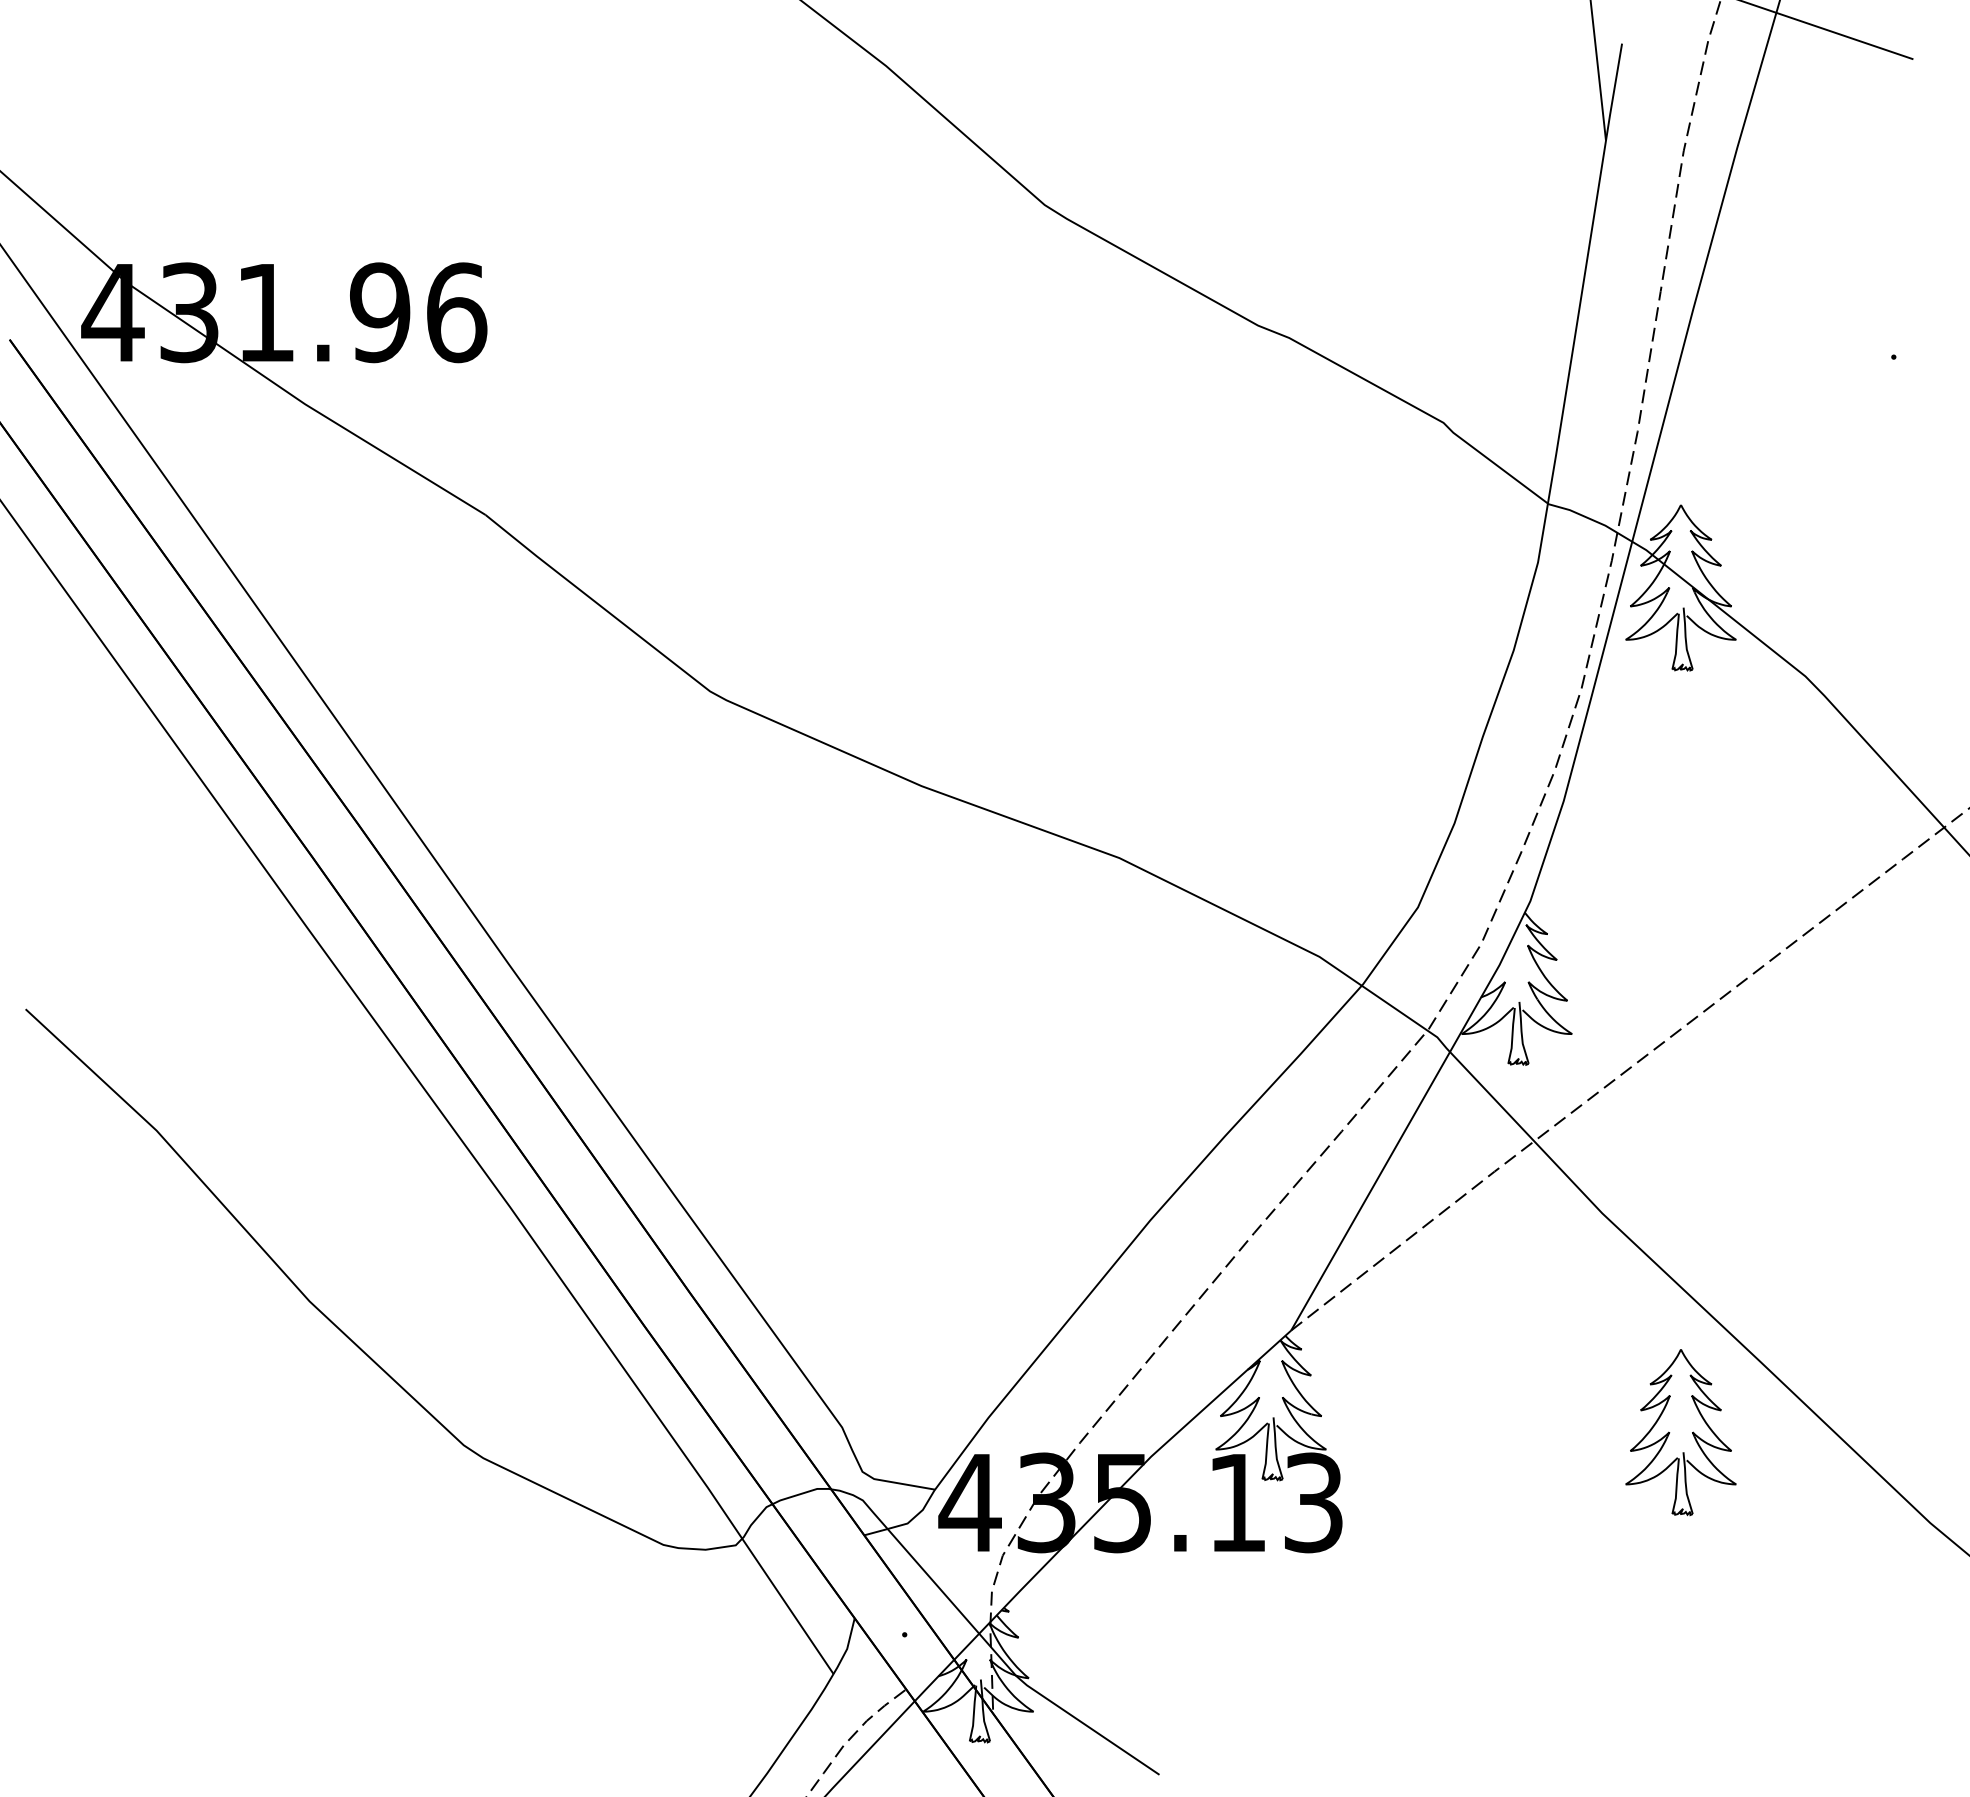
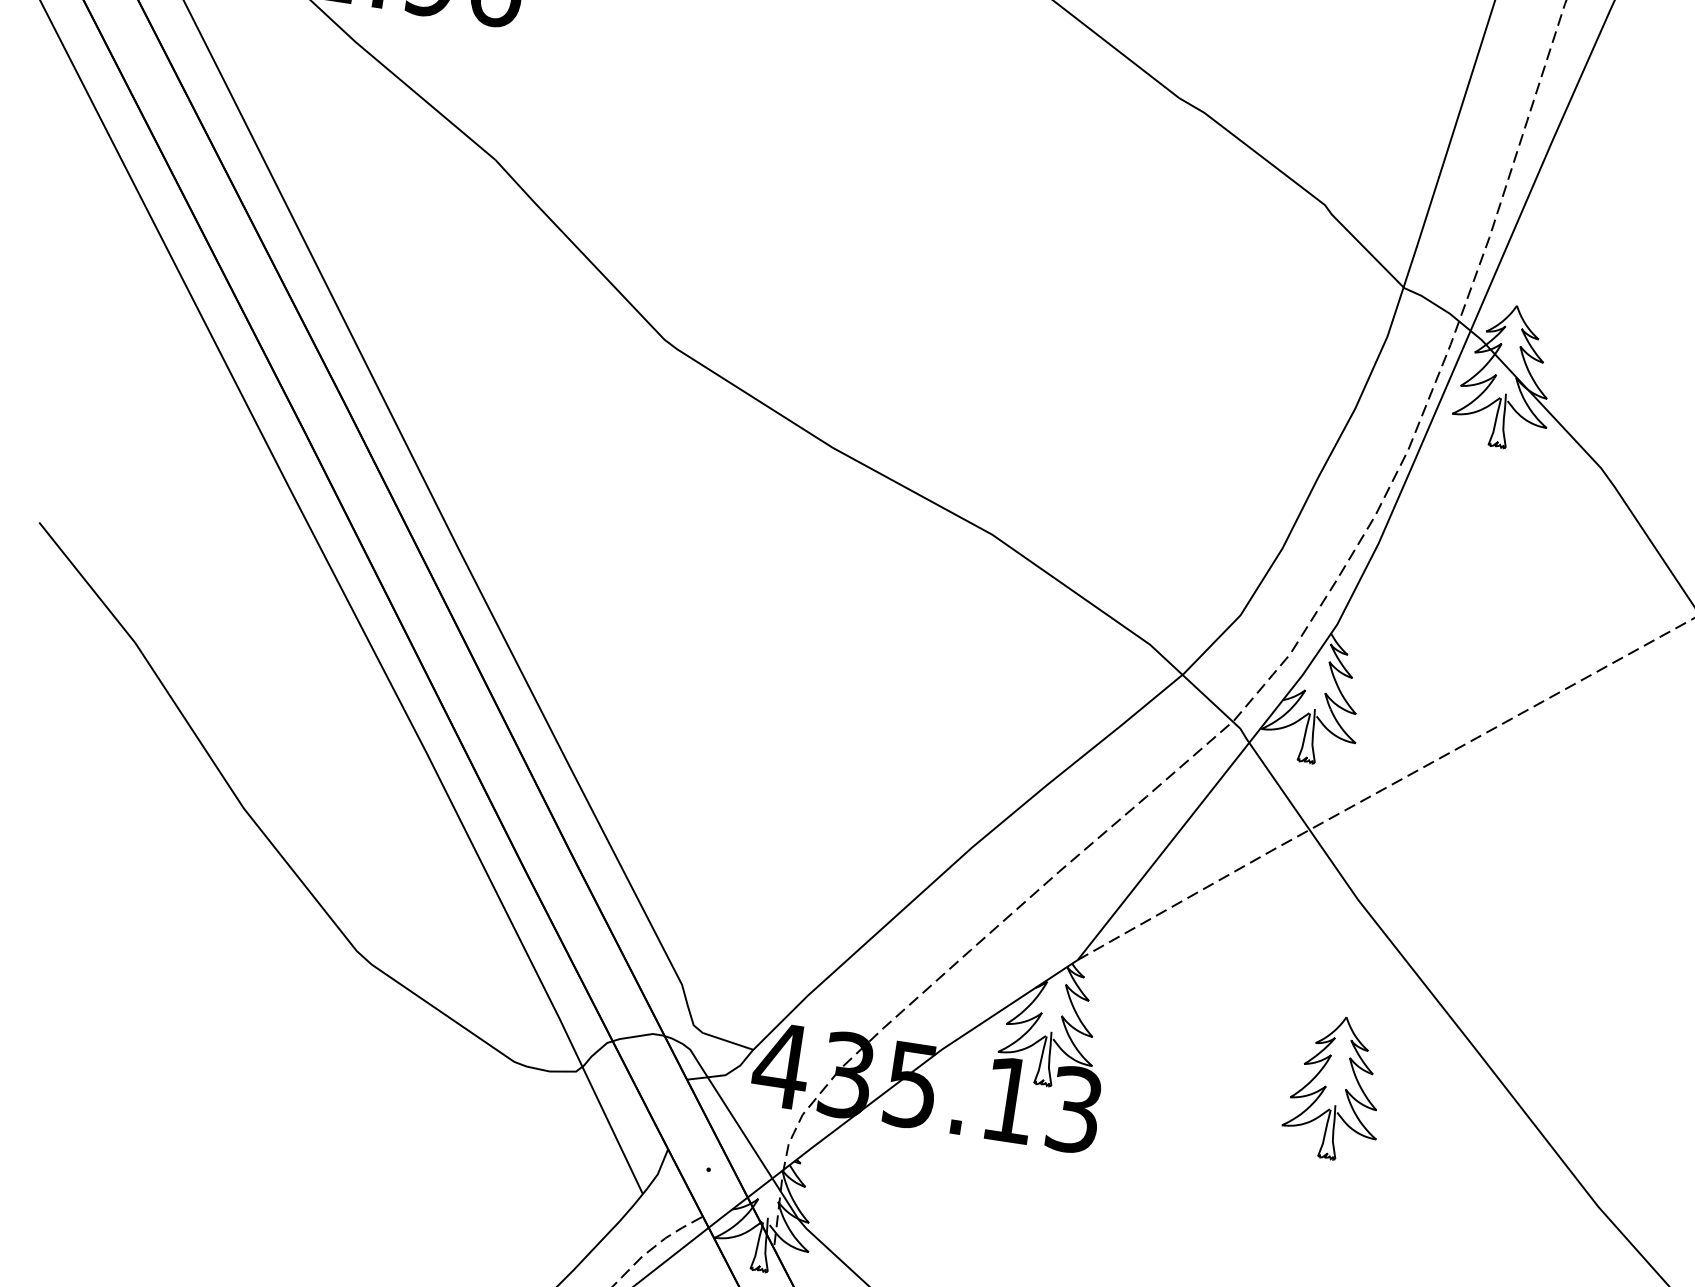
part: (1680, 1432) -> (1335, 1087), moved

